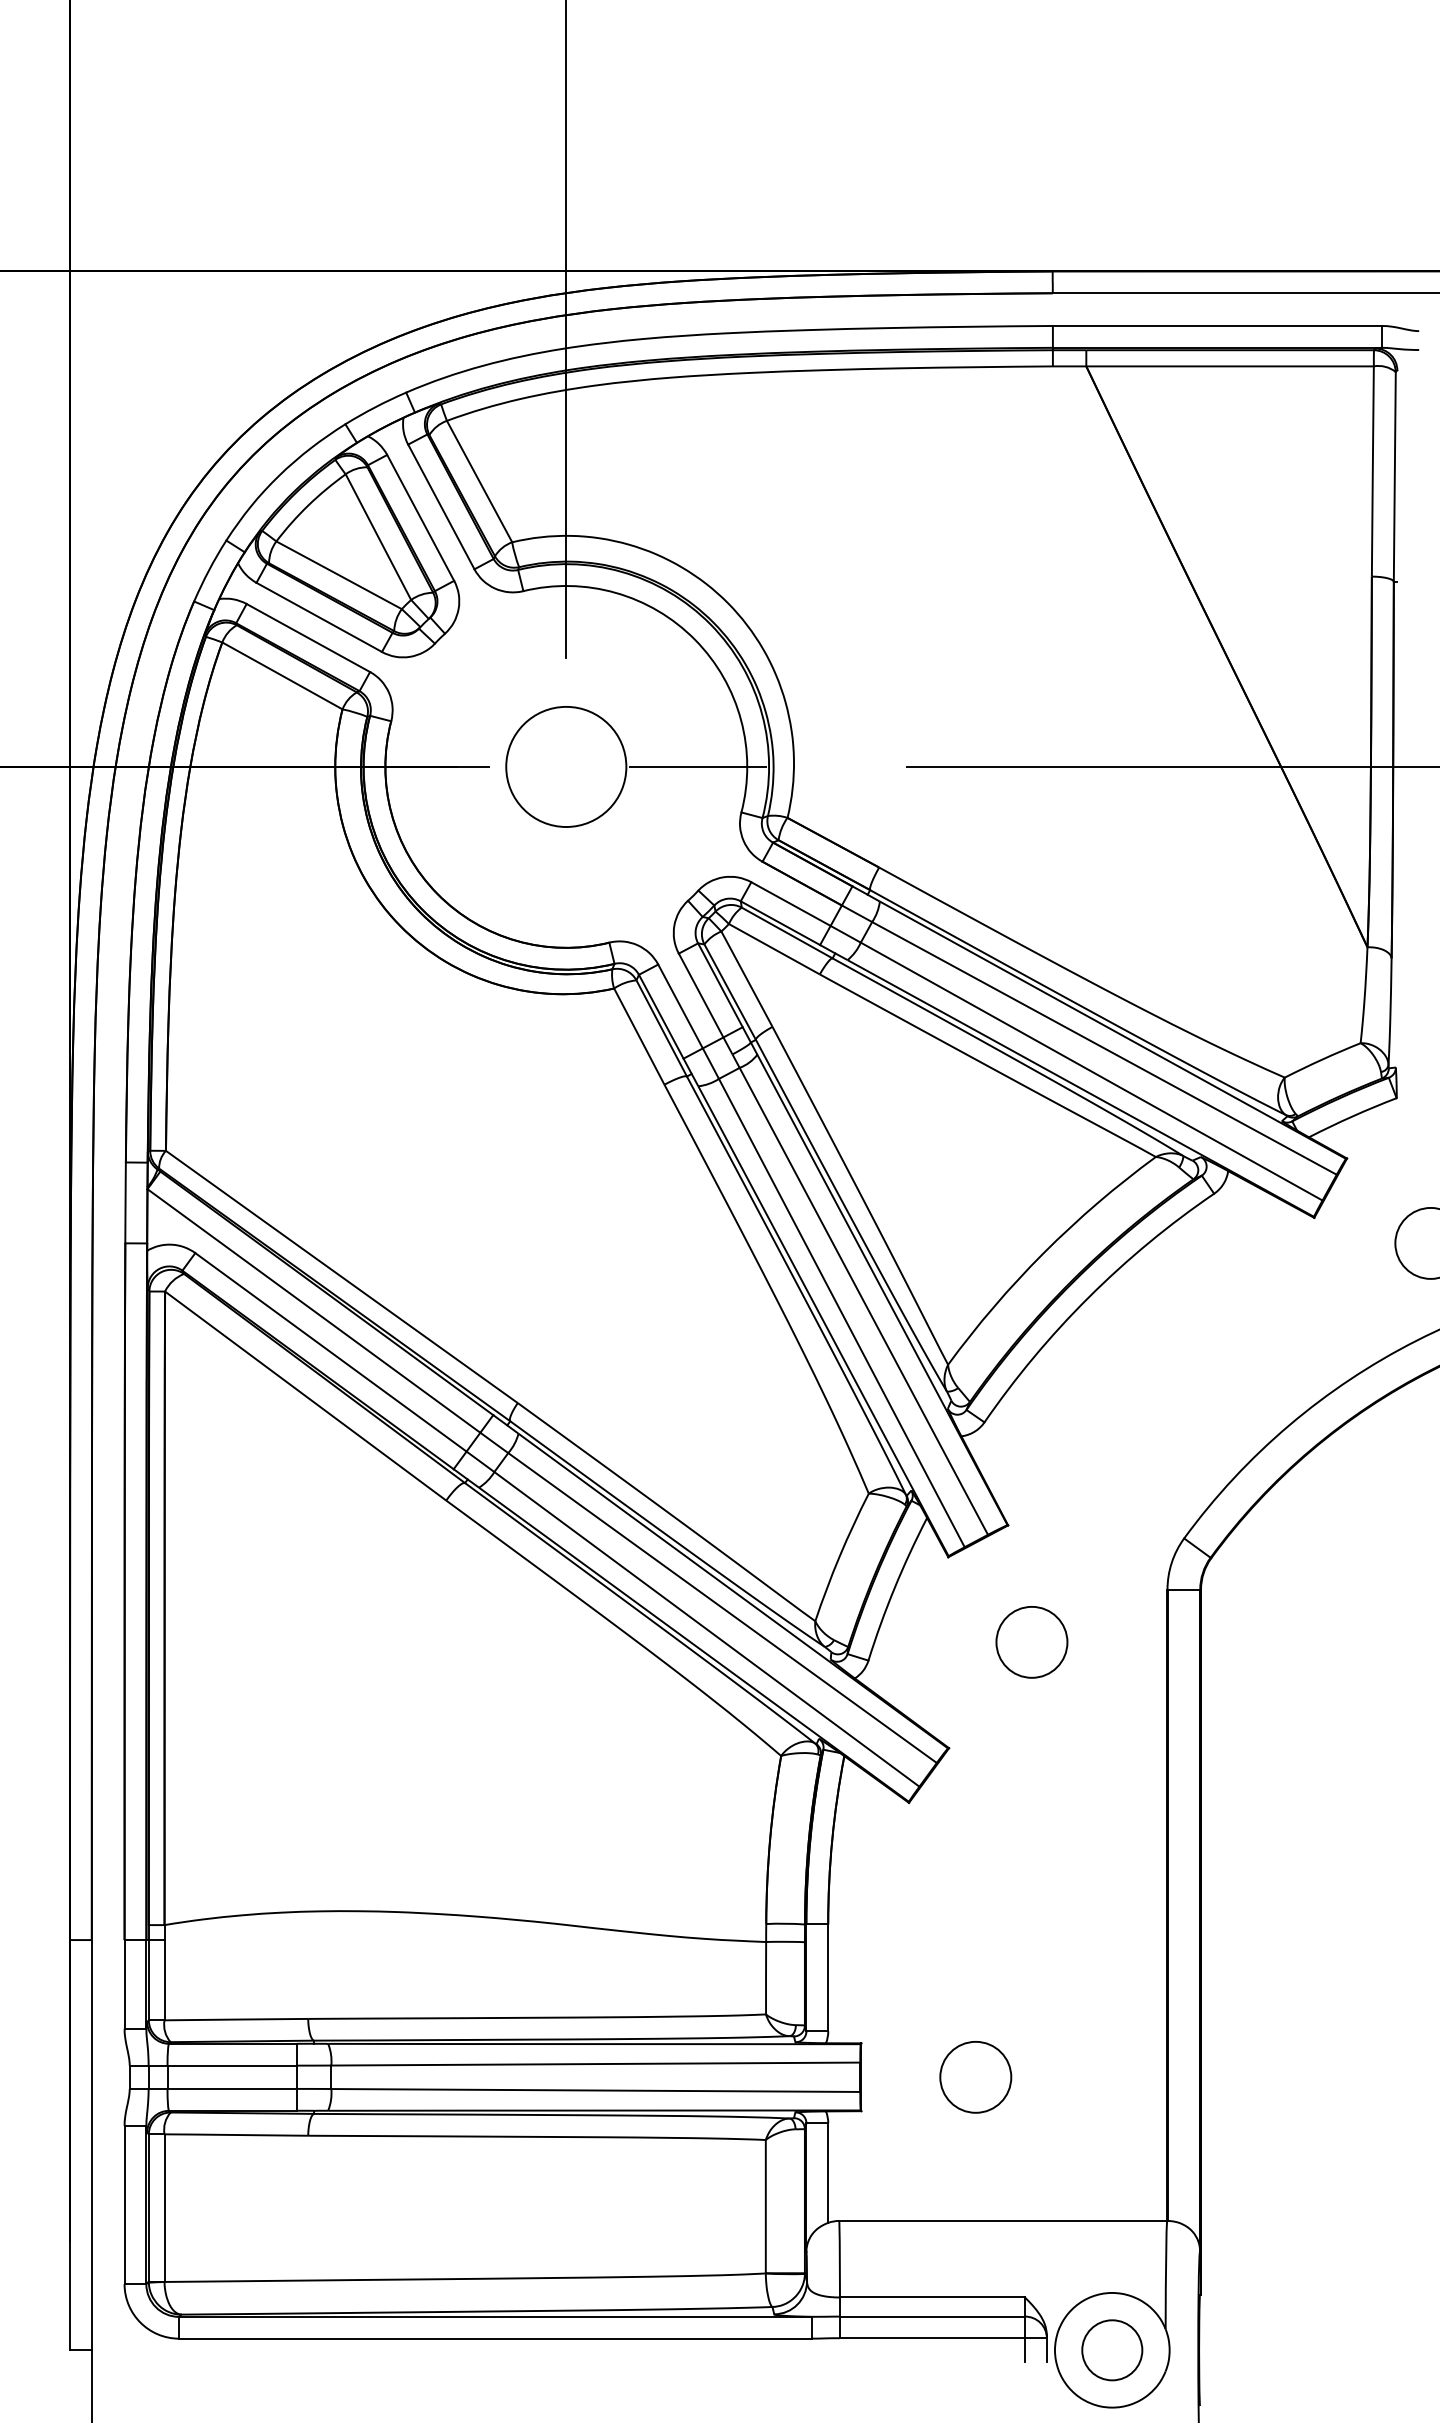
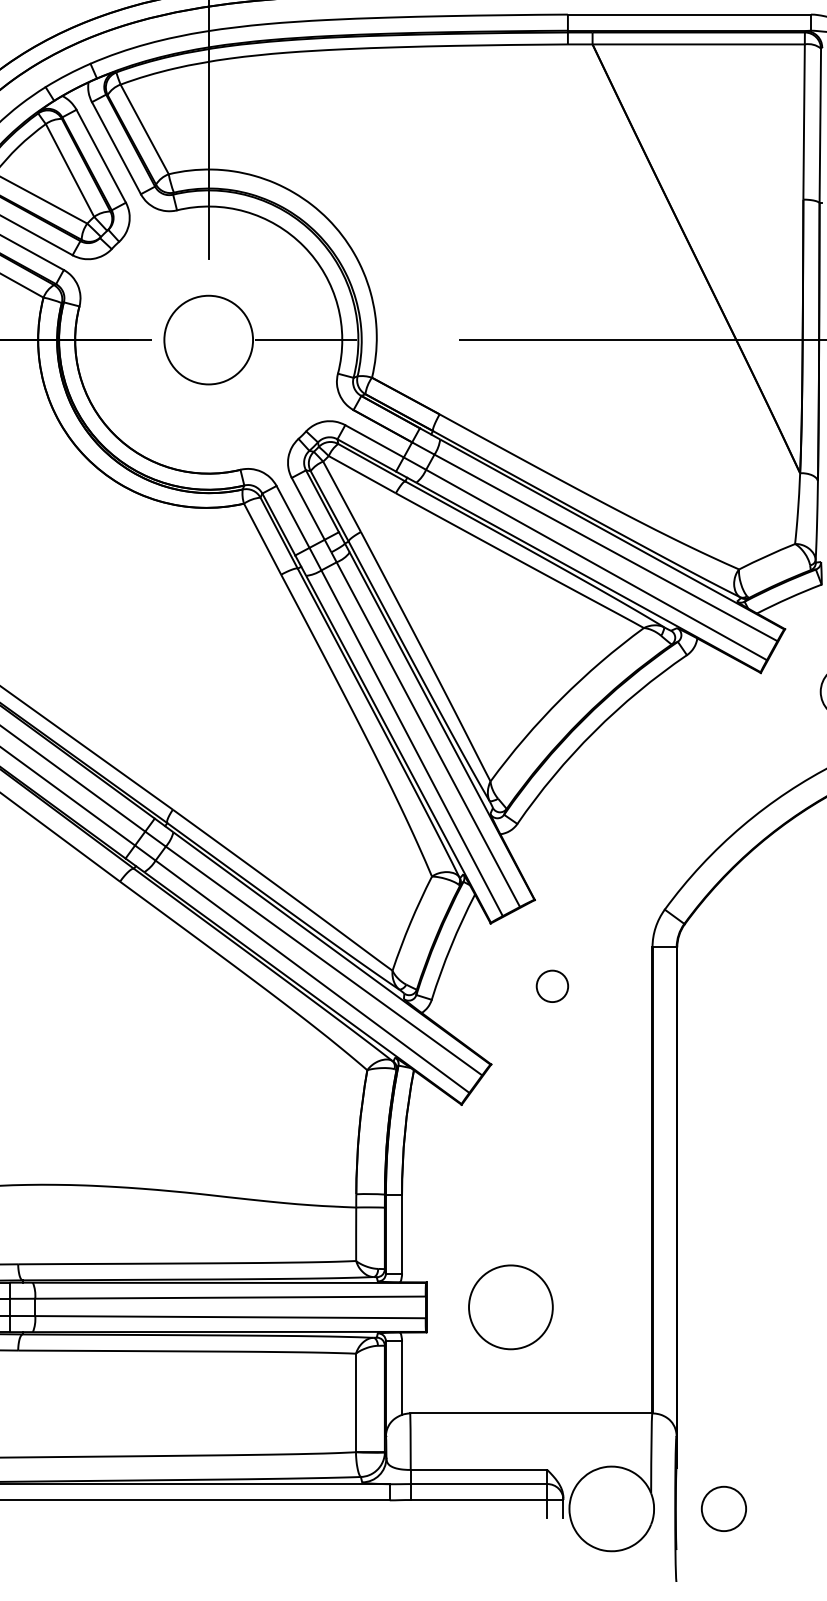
circle: (1031, 1642) -> (552, 986), size x0.6
circle: (975, 2077) -> (510, 1307), size x1.6
circle: (1112, 2350) -> (724, 1509), moved

